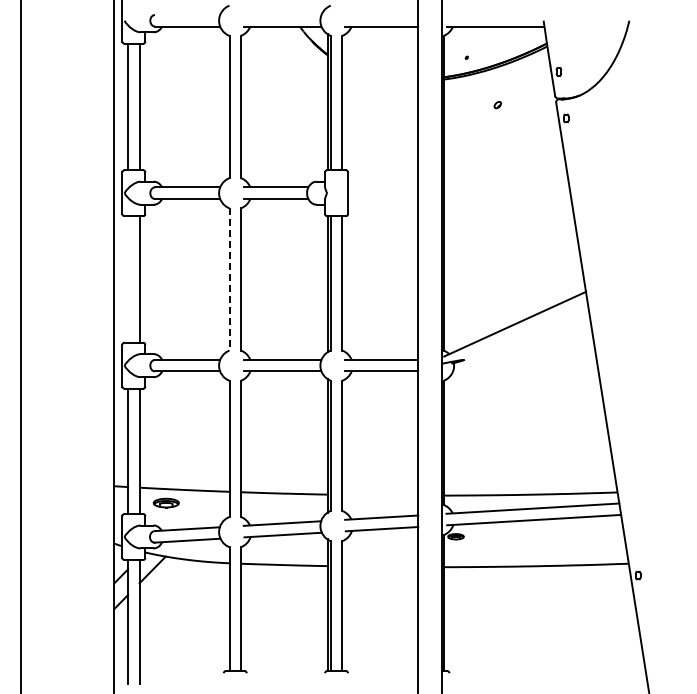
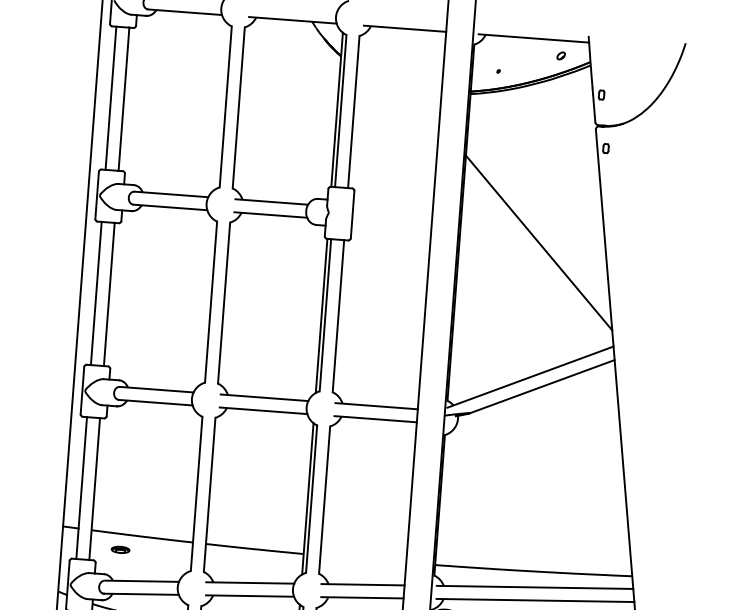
part: (497, 105) -> (560, 56), moved
line: (513, 205) -> (538, 242), added
line: (128, 279) -> (96, 293), added
line: (229, 279) -> (211, 302), dashed -> solid
line: (525, 331) -> (541, 386), added
part: (166, 502) -> (120, 549), size x0.62

